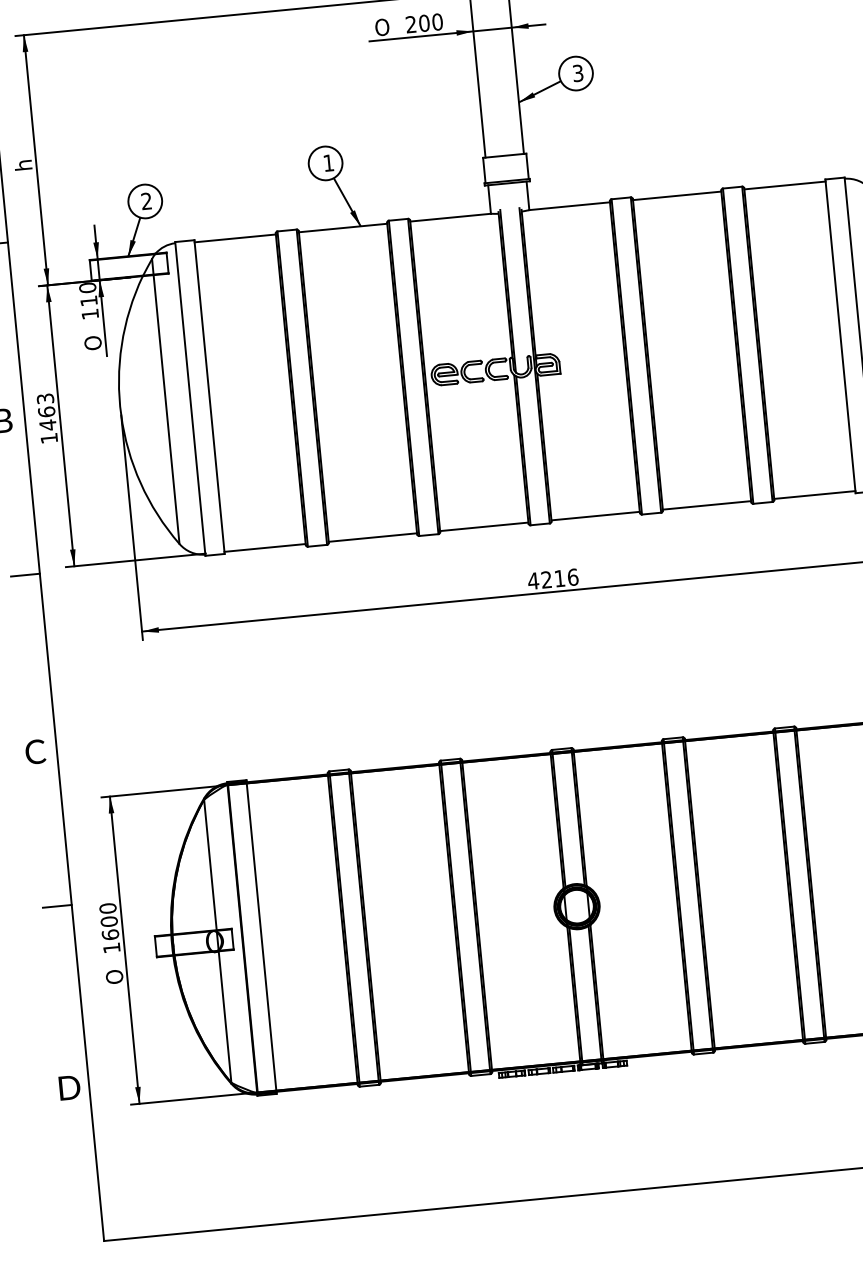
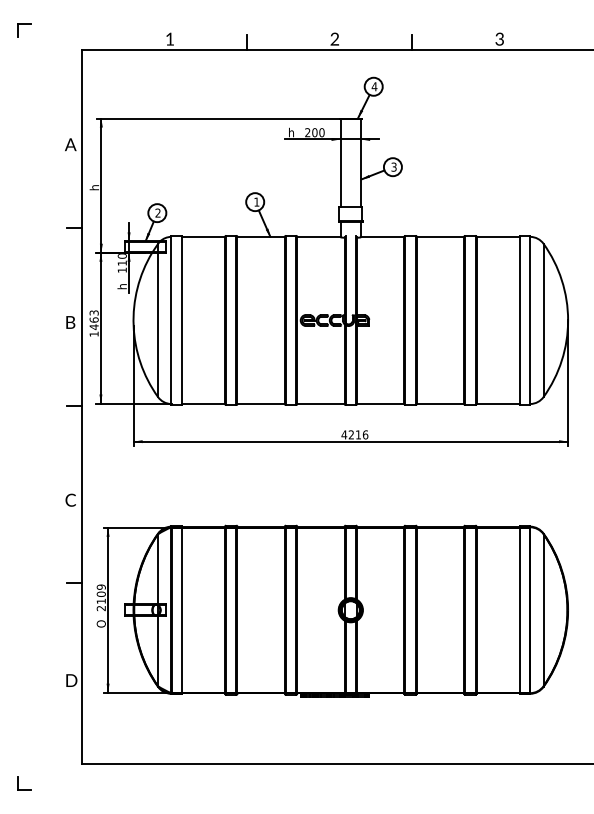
text: (380, 27) -> (291, 132), O -> h
text: (91, 342) -> (121, 285), O -> h
text: (108, 927) -> (100, 597), 1600 -> 2109

